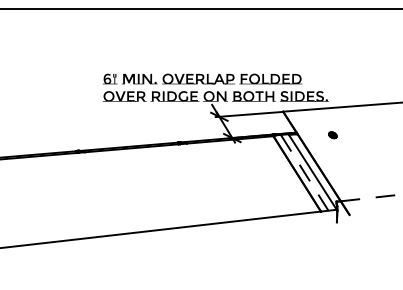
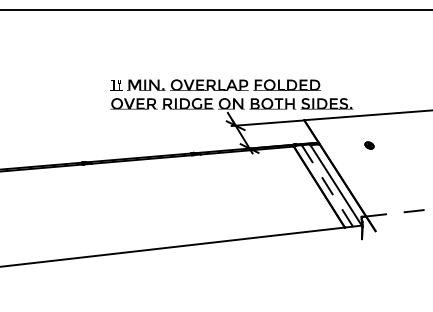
text: (202, 78) -> (217, 84), 6" -> 1"
part: (332, 135) -> (369, 145), moved

